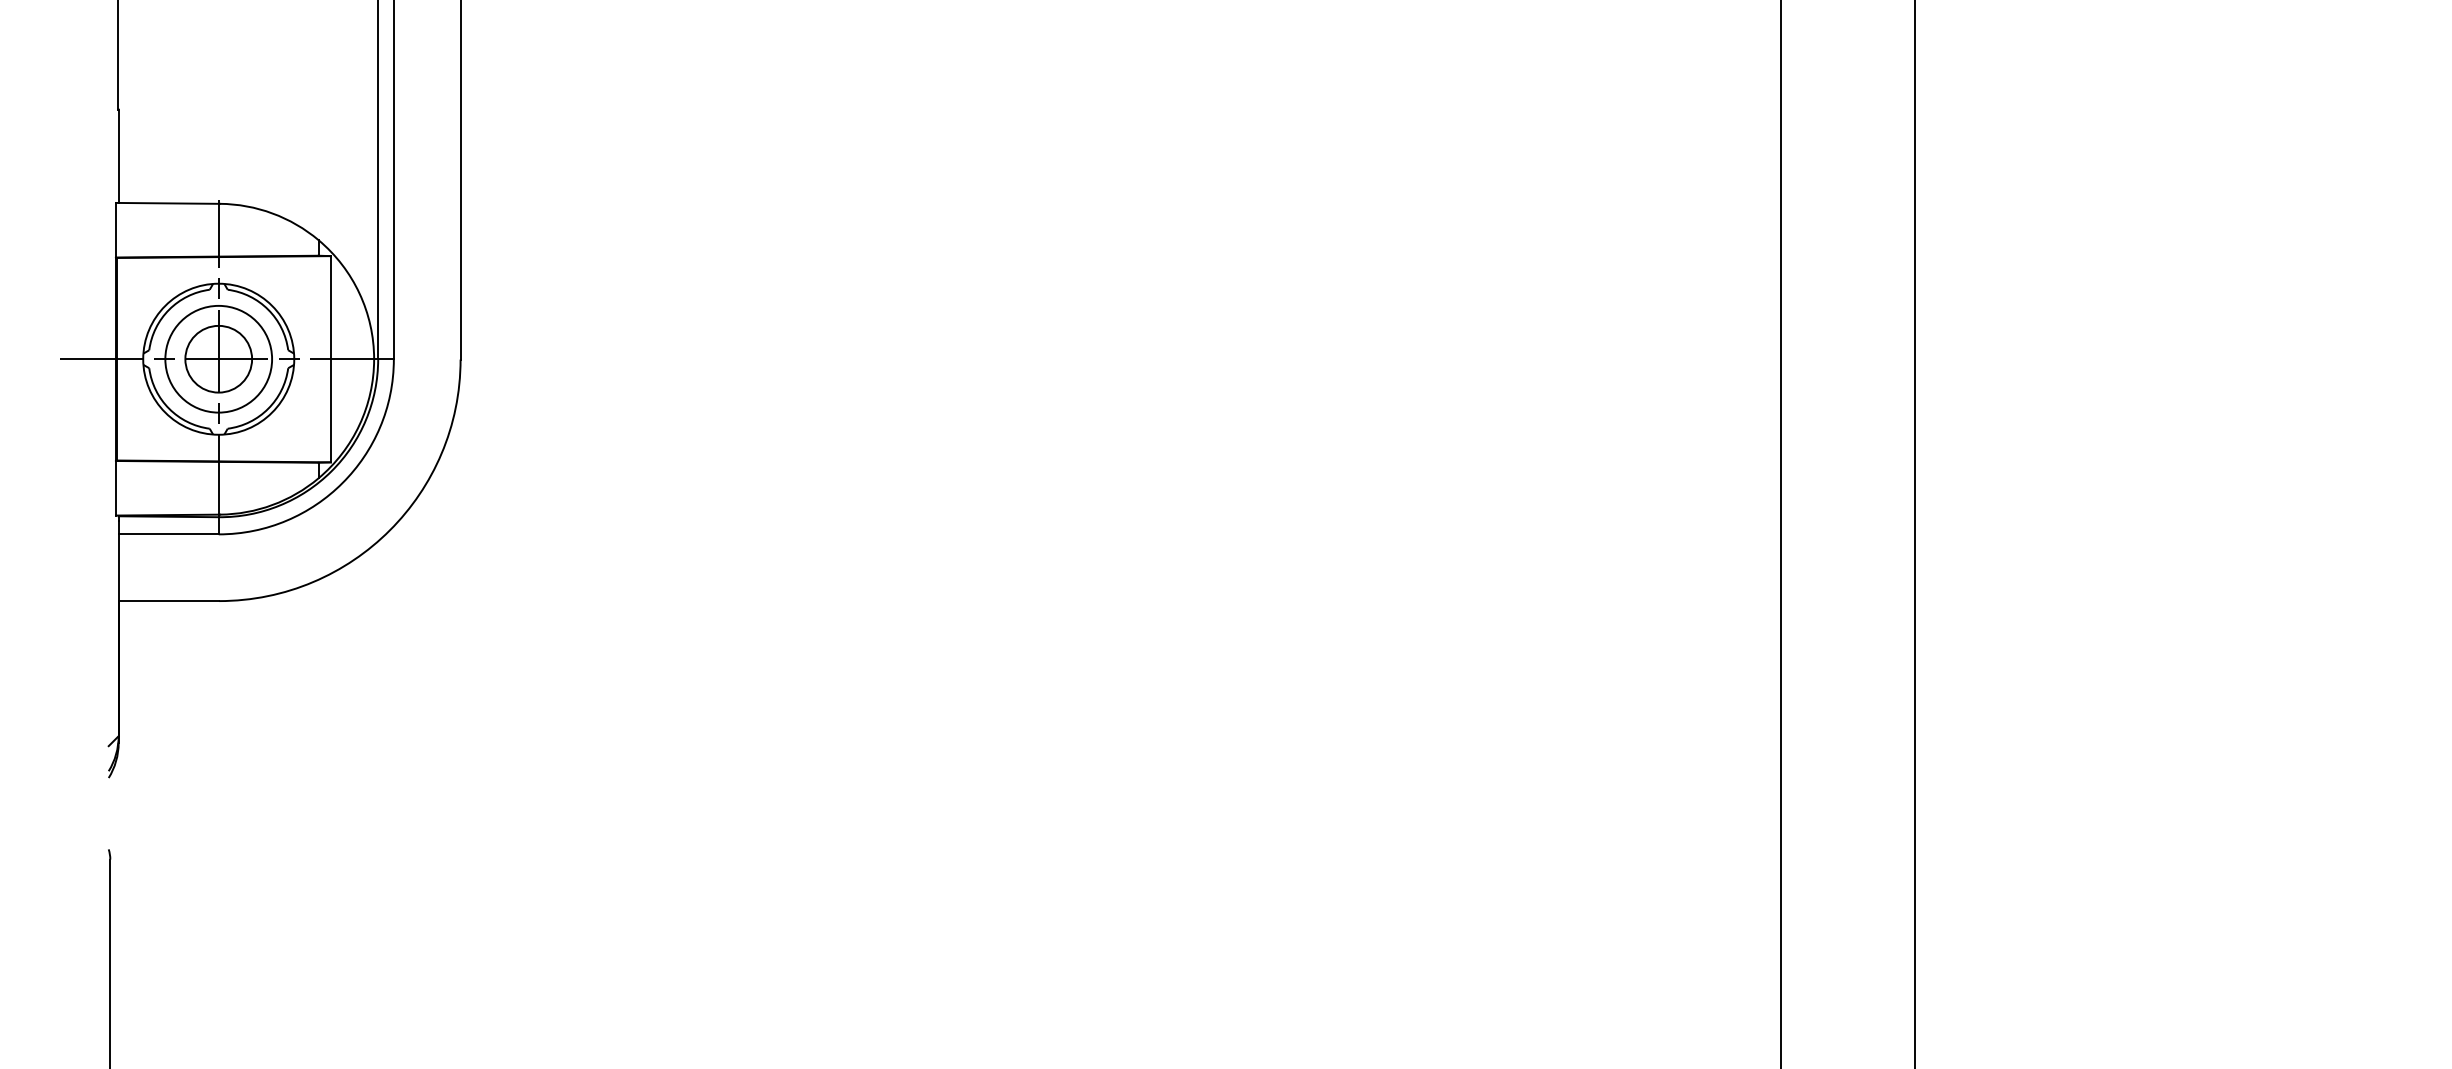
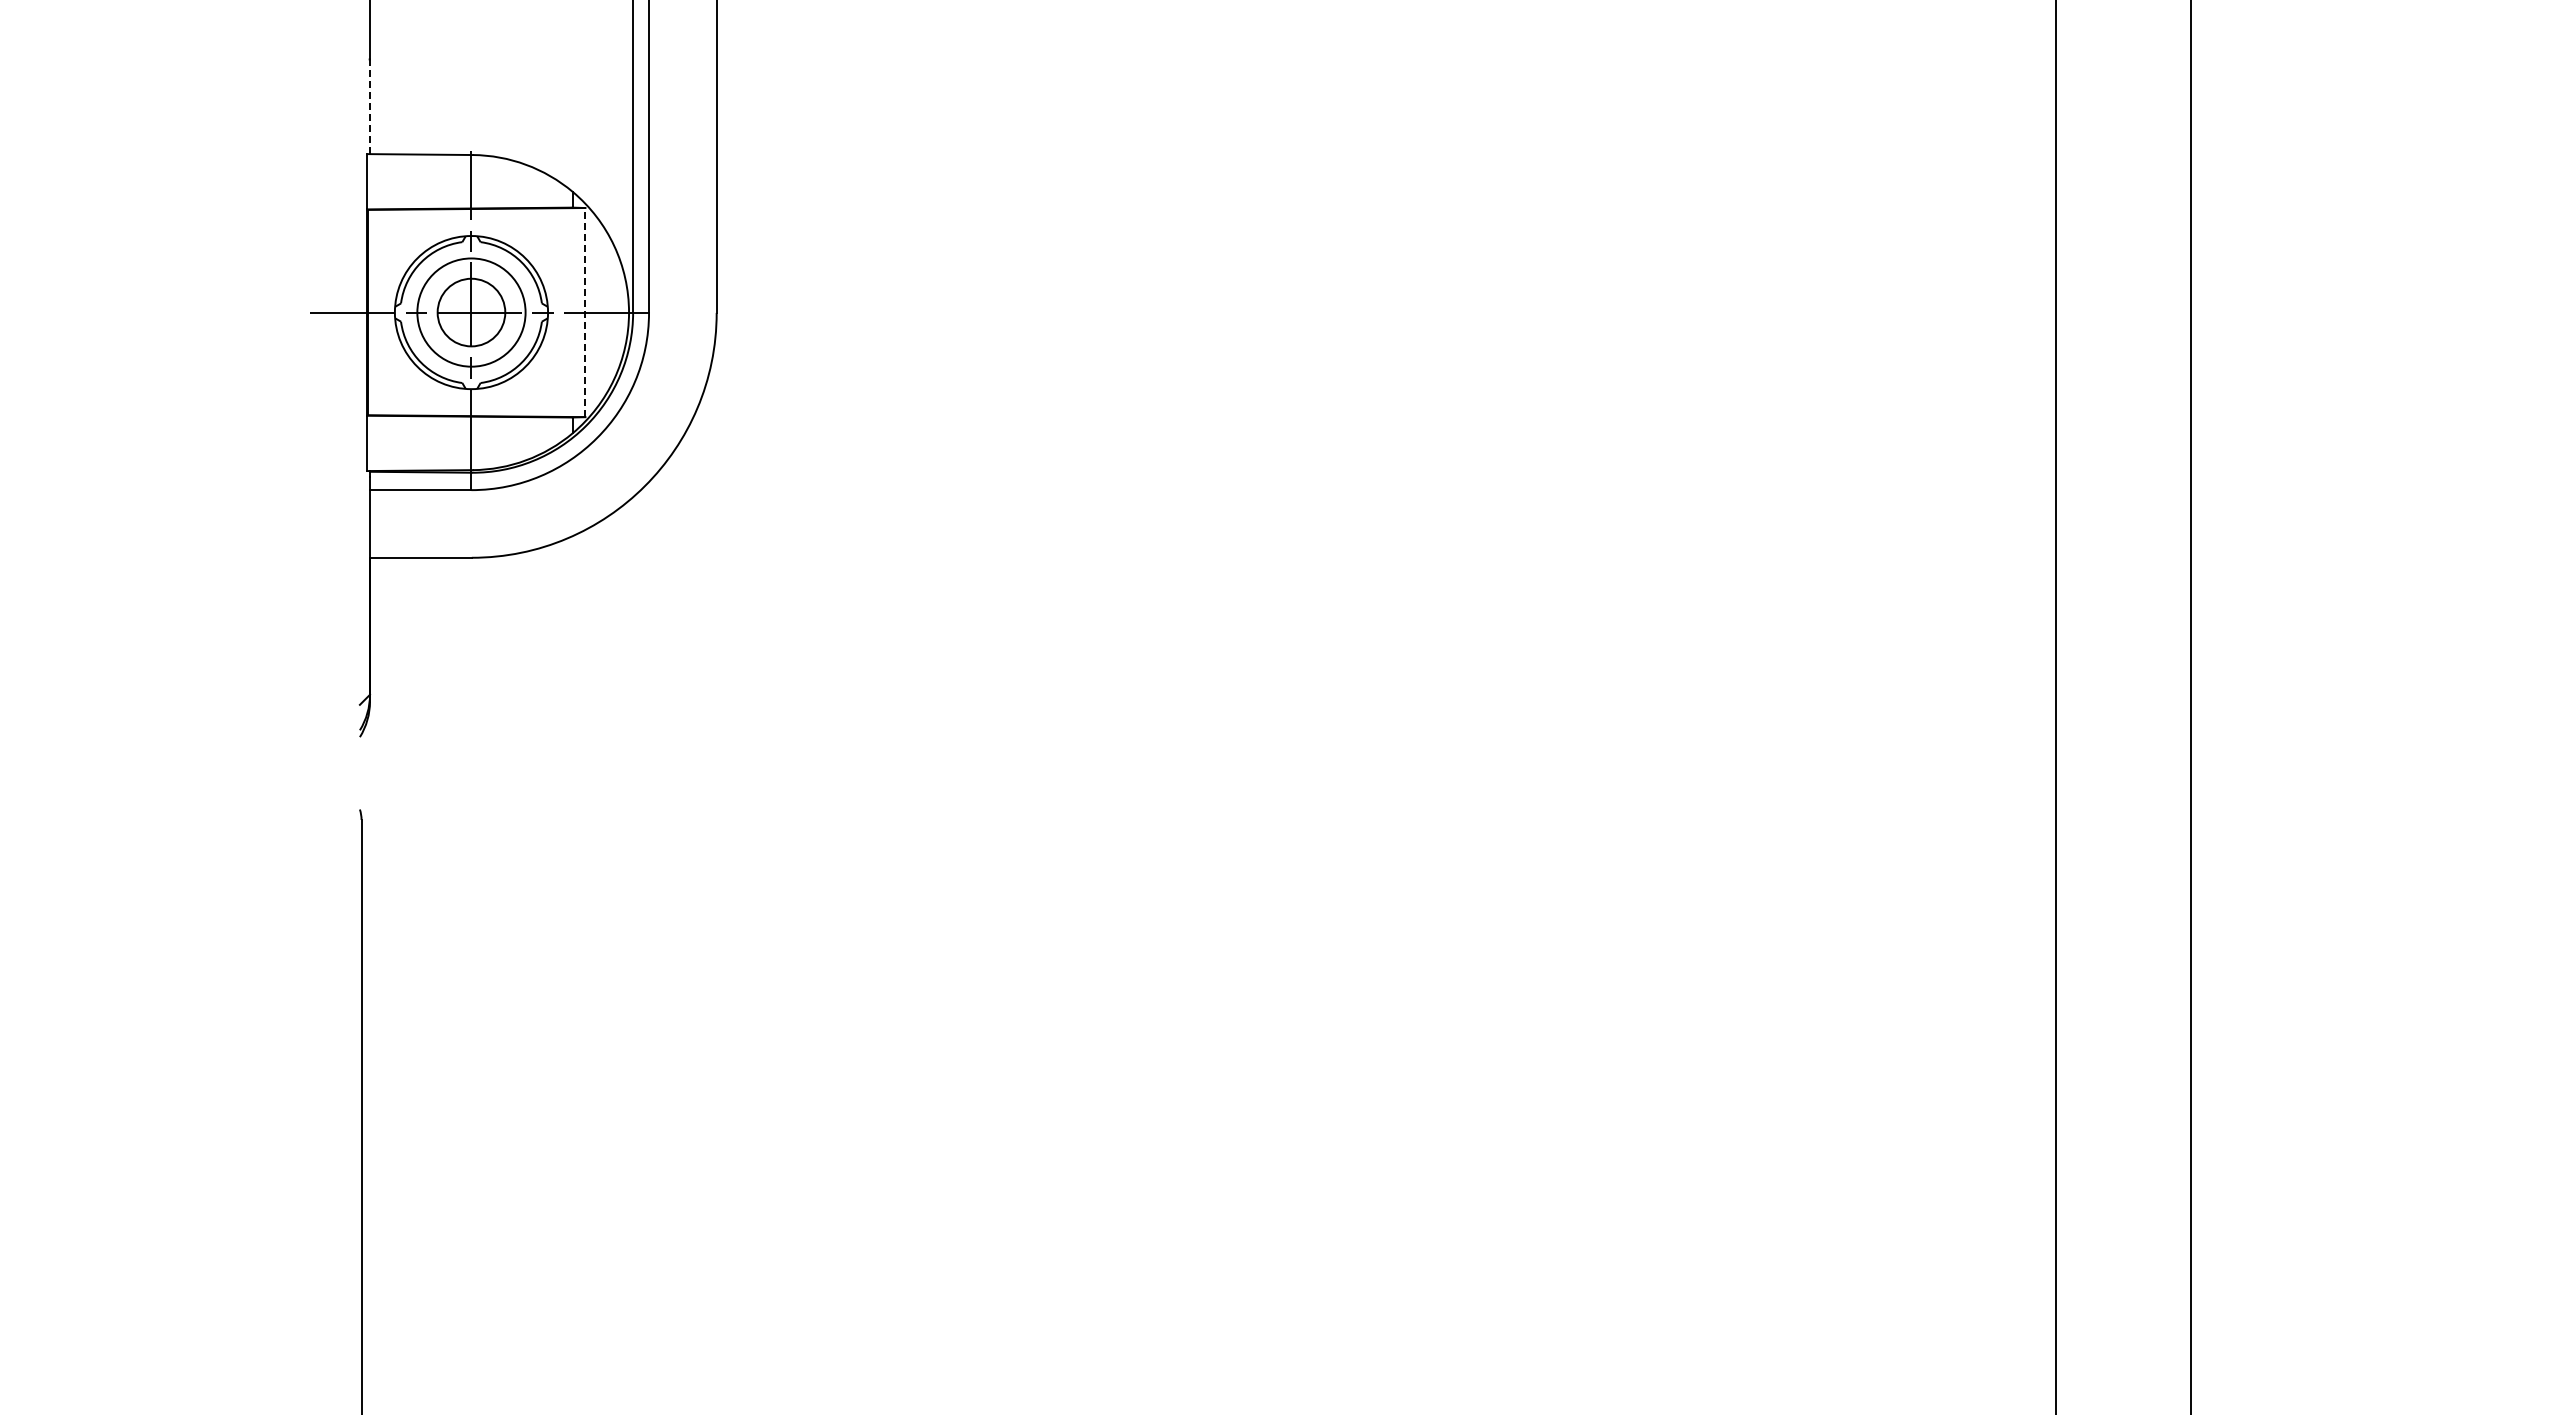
line: (119, 155) -> (370, 106), solid -> dashed
line: (331, 359) -> (585, 312), solid -> dashed

